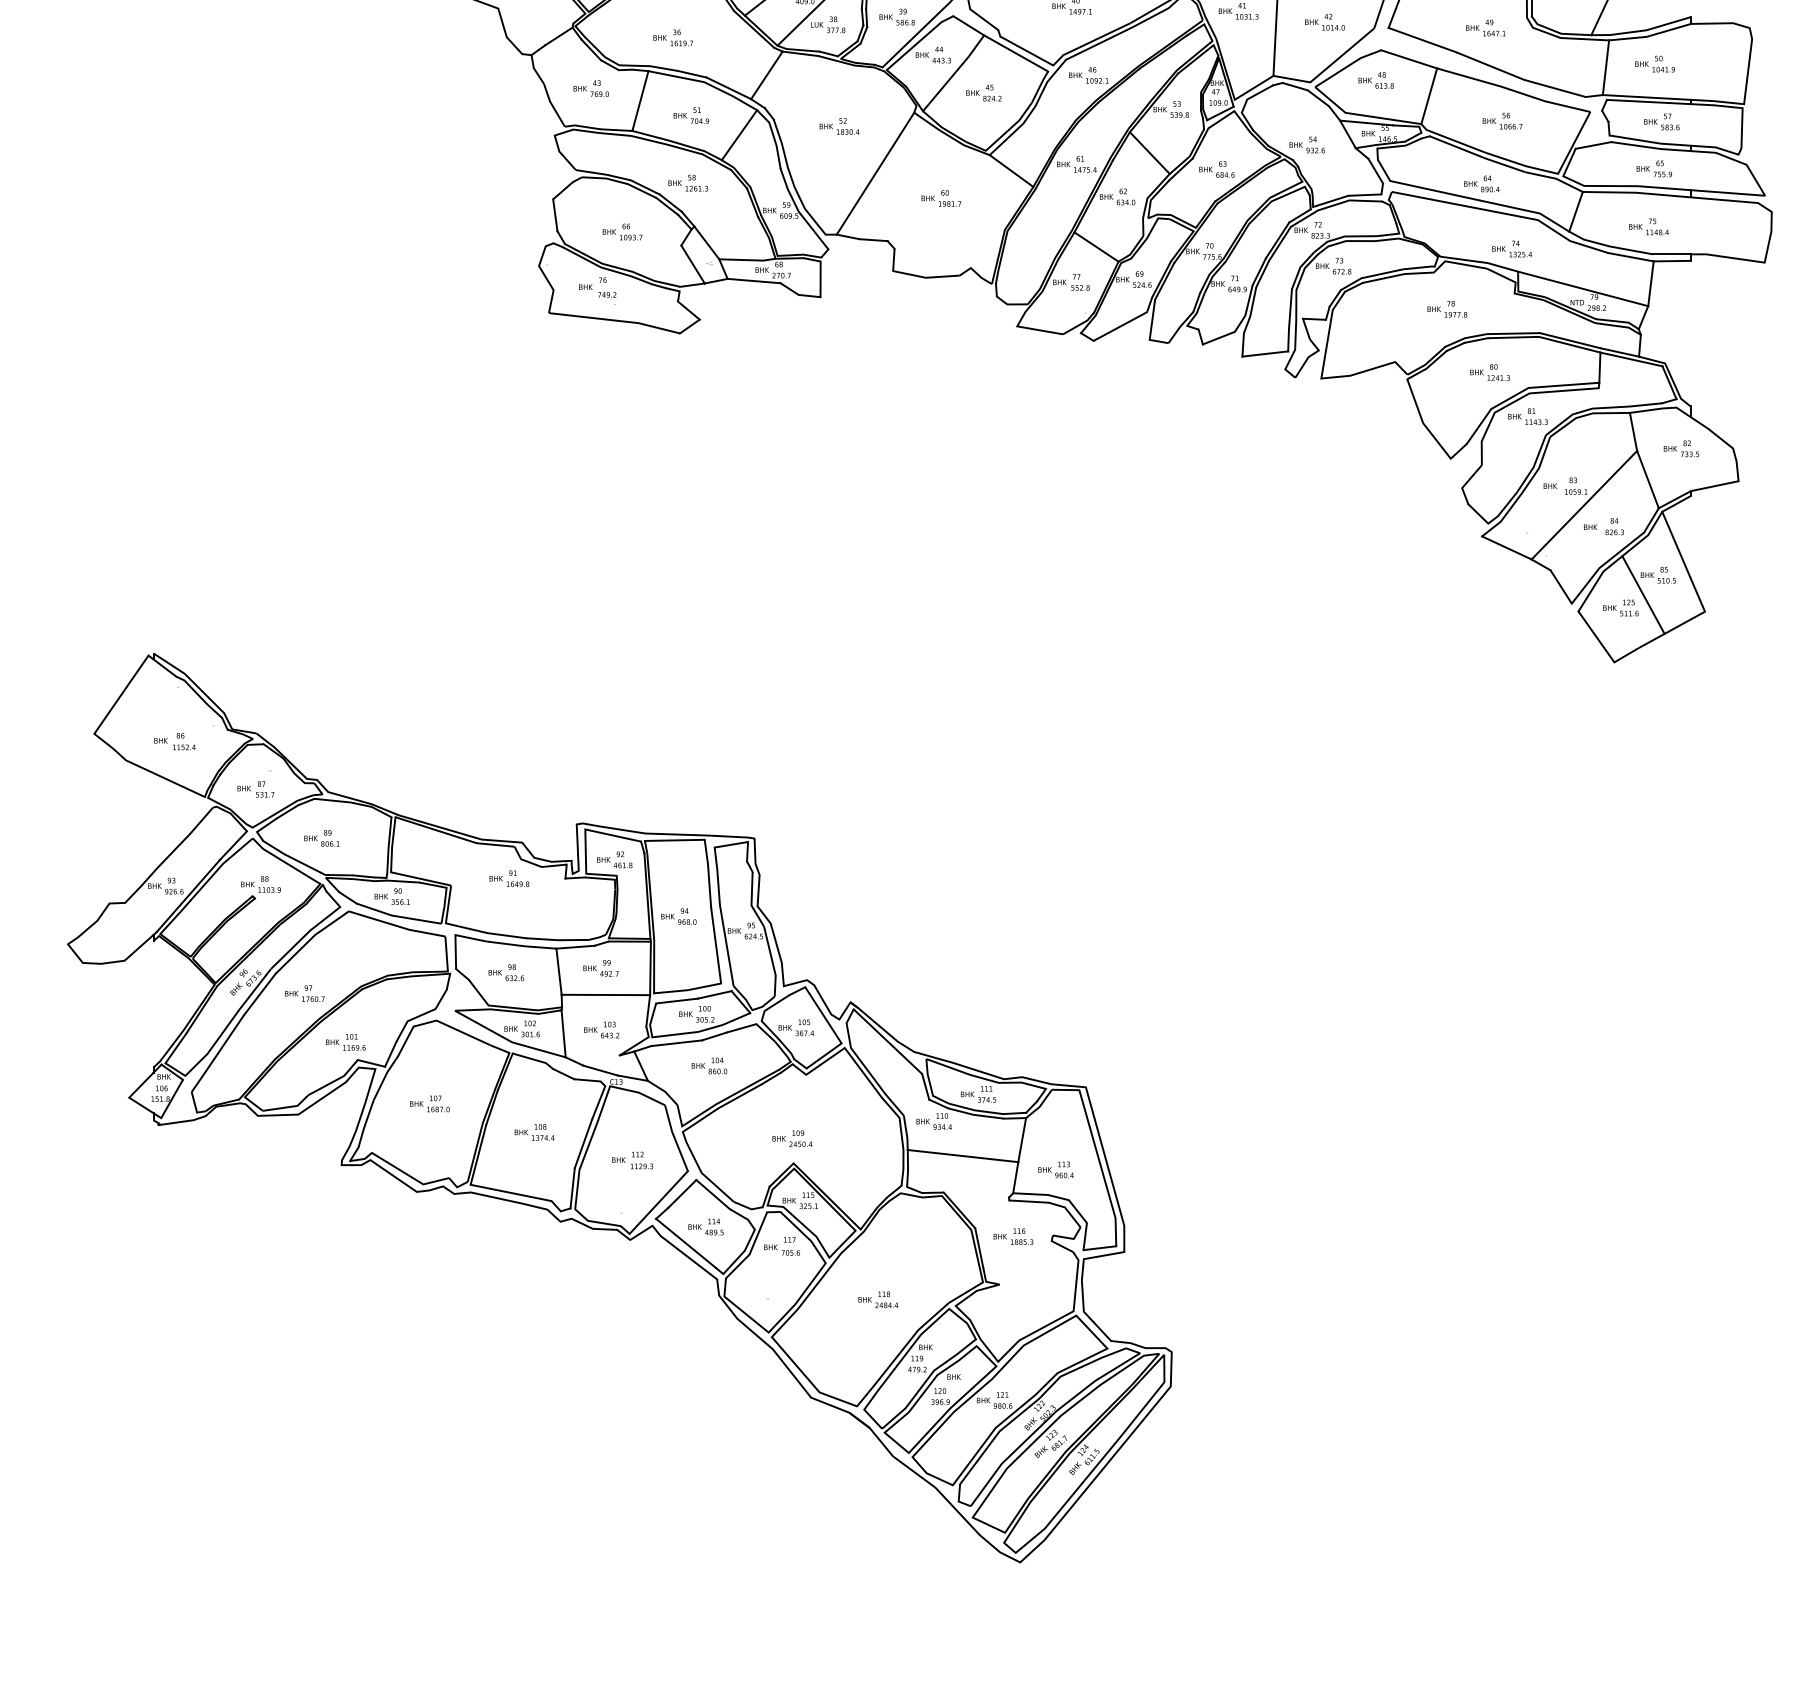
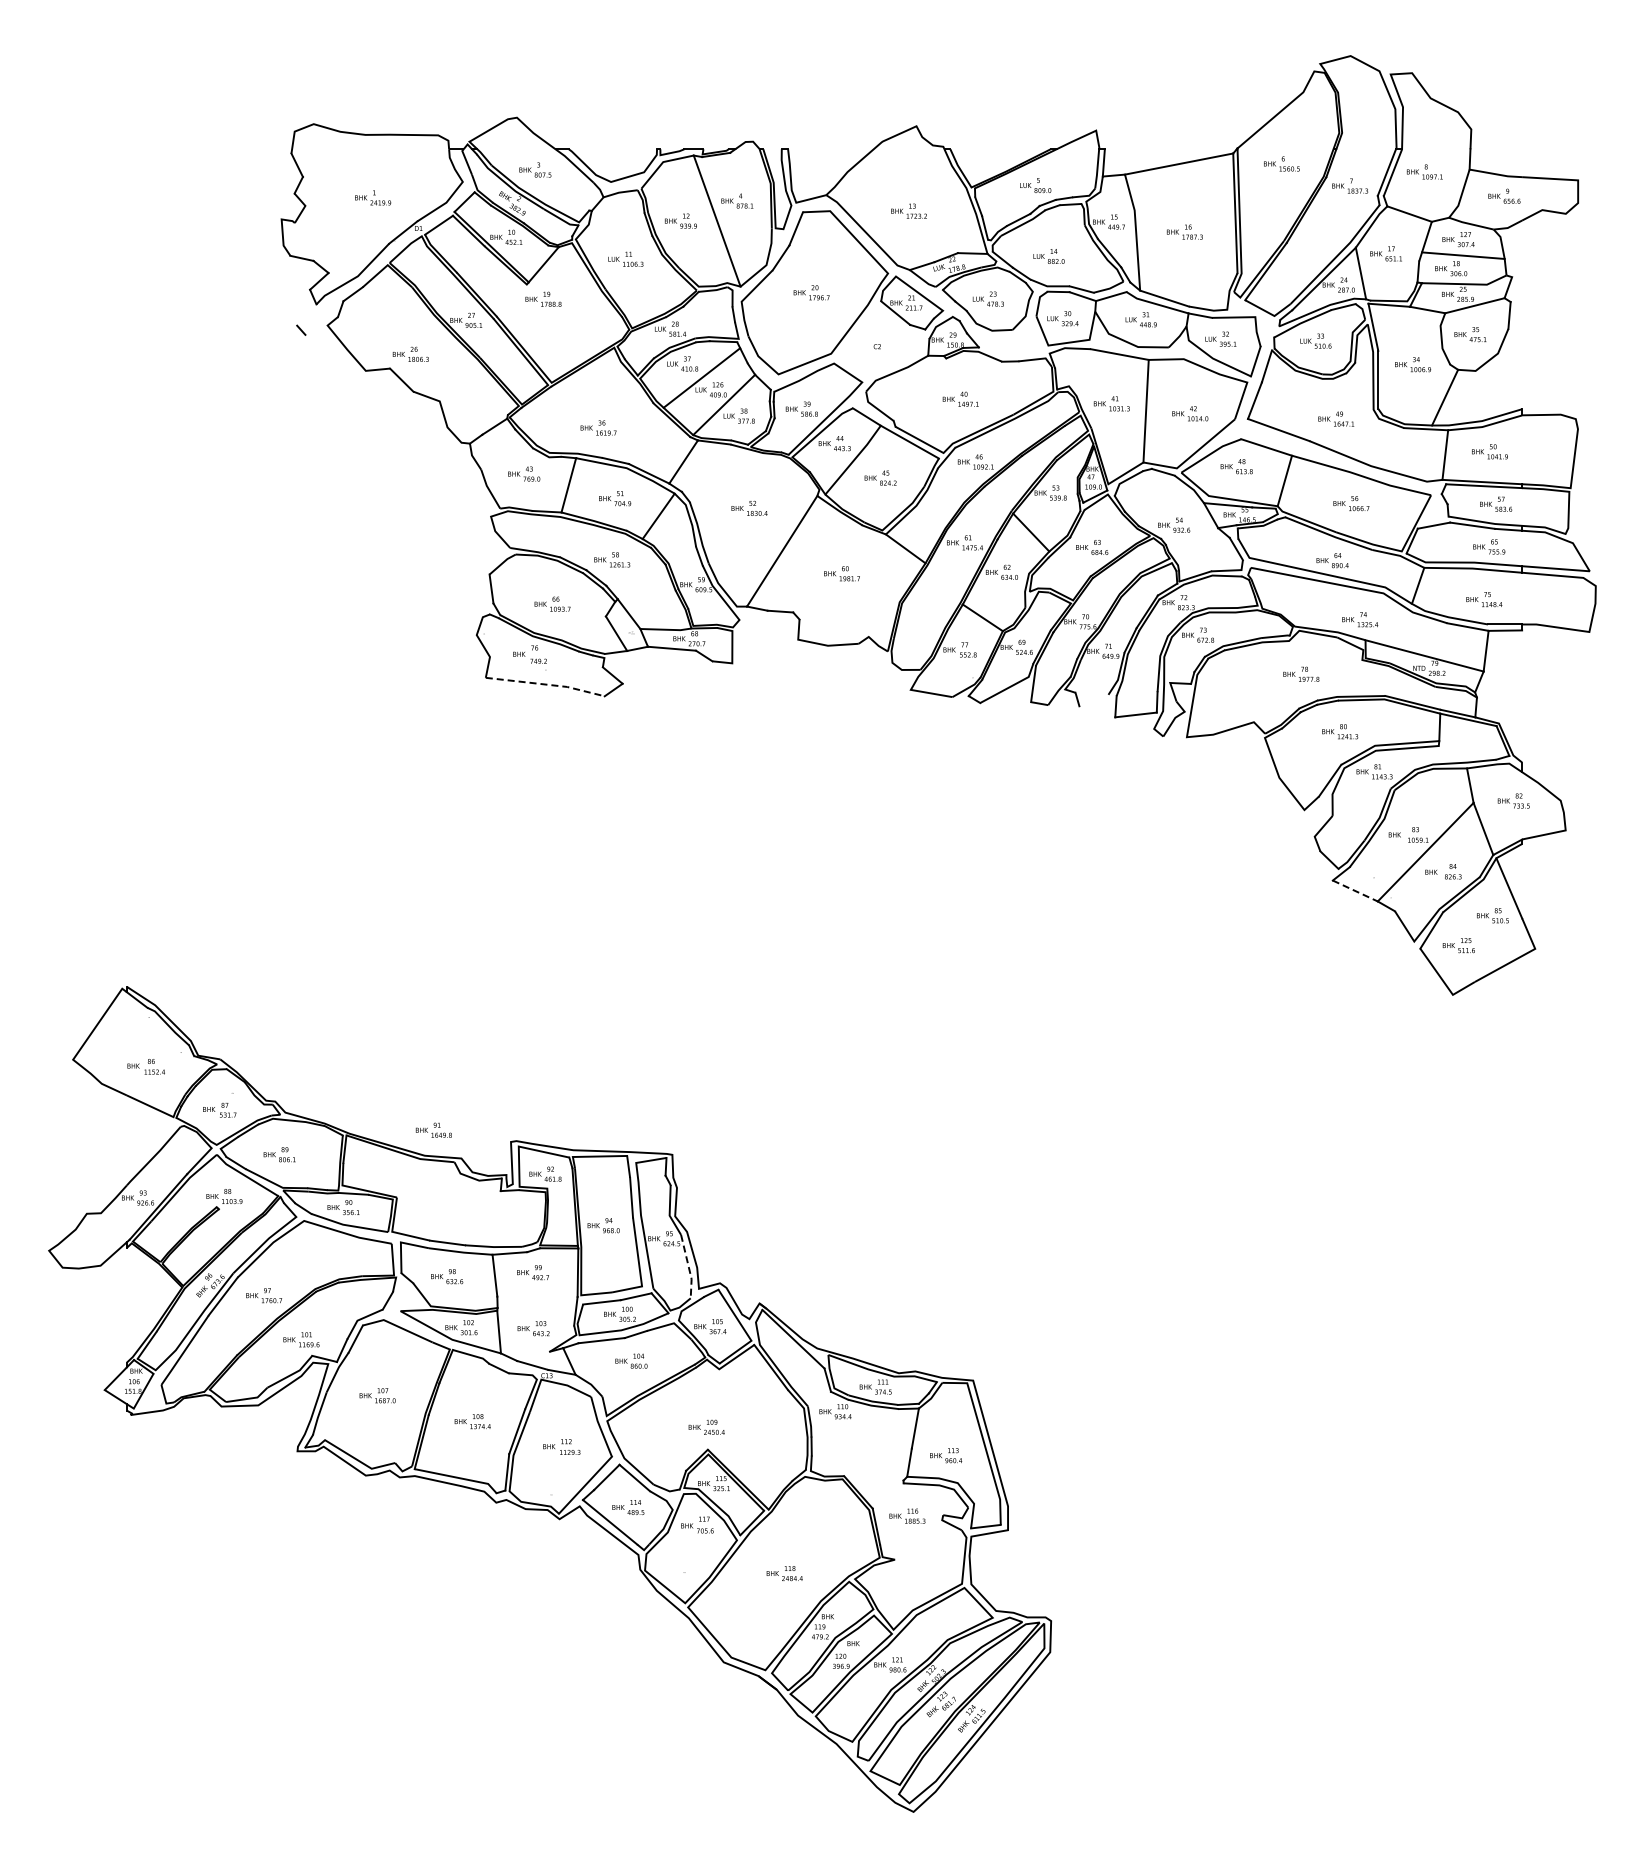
line: (615, 320) -> (546, 684), solid -> dashed
line: (1218, 338) -> (1093, 700), removed
line: (1507, 548) -> (1355, 891), solid -> dashed
line: (1643, 594) -> (1479, 933), removed
text: (508, 877) -> (433, 1129), moved
line: (772, 962) -> (688, 1267), solid -> dashed
line: (605, 994) -> (537, 1296), removed
line: (962, 1155) -> (861, 1442), removed

